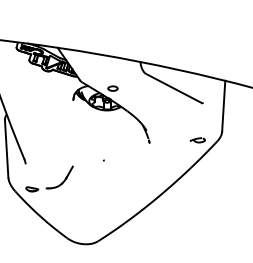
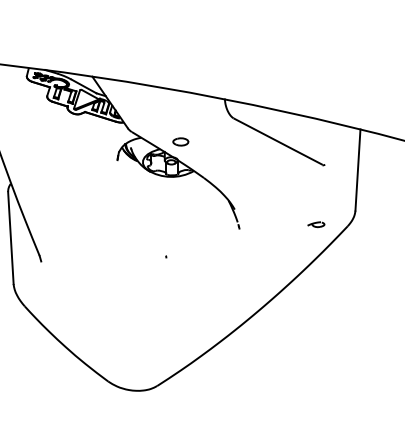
part: (197, 140) -> (316, 224), size x0.7
part: (49, 187) -> (79, 300), removed

